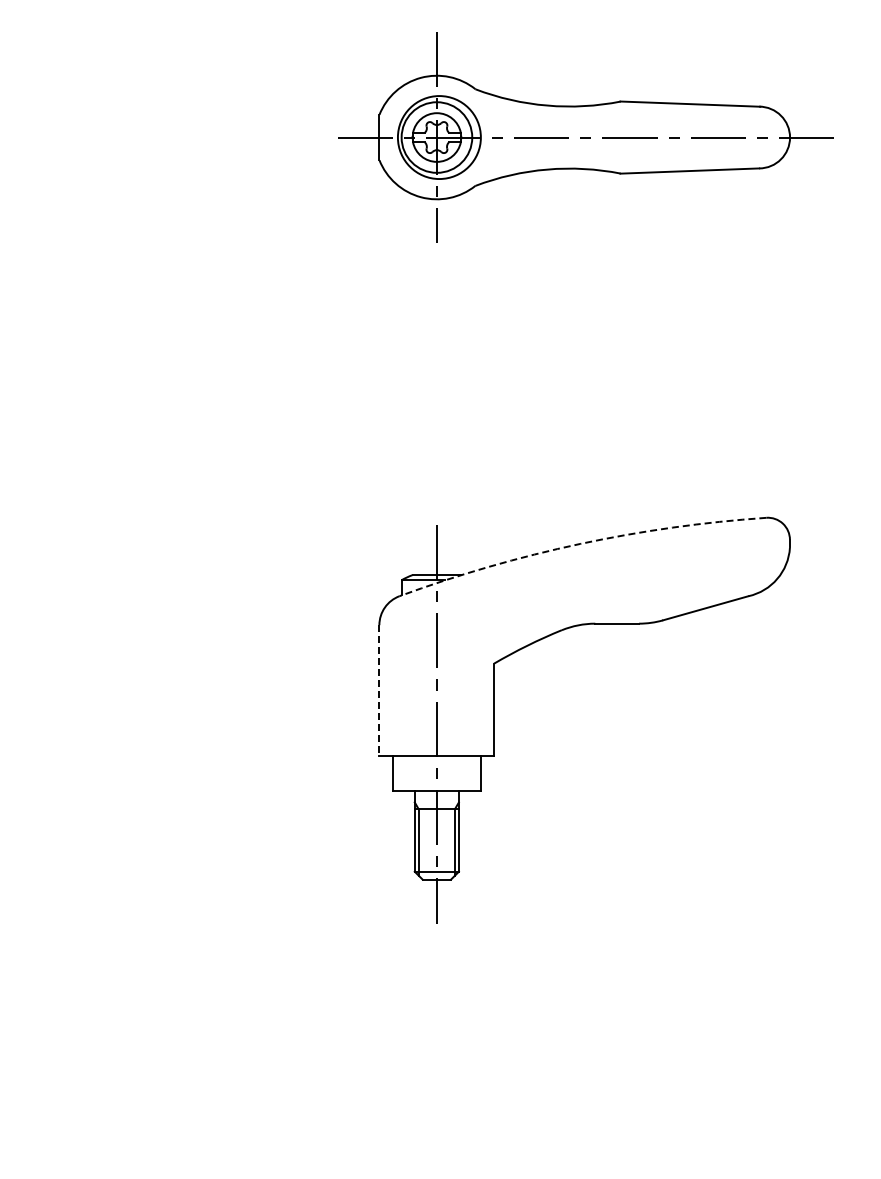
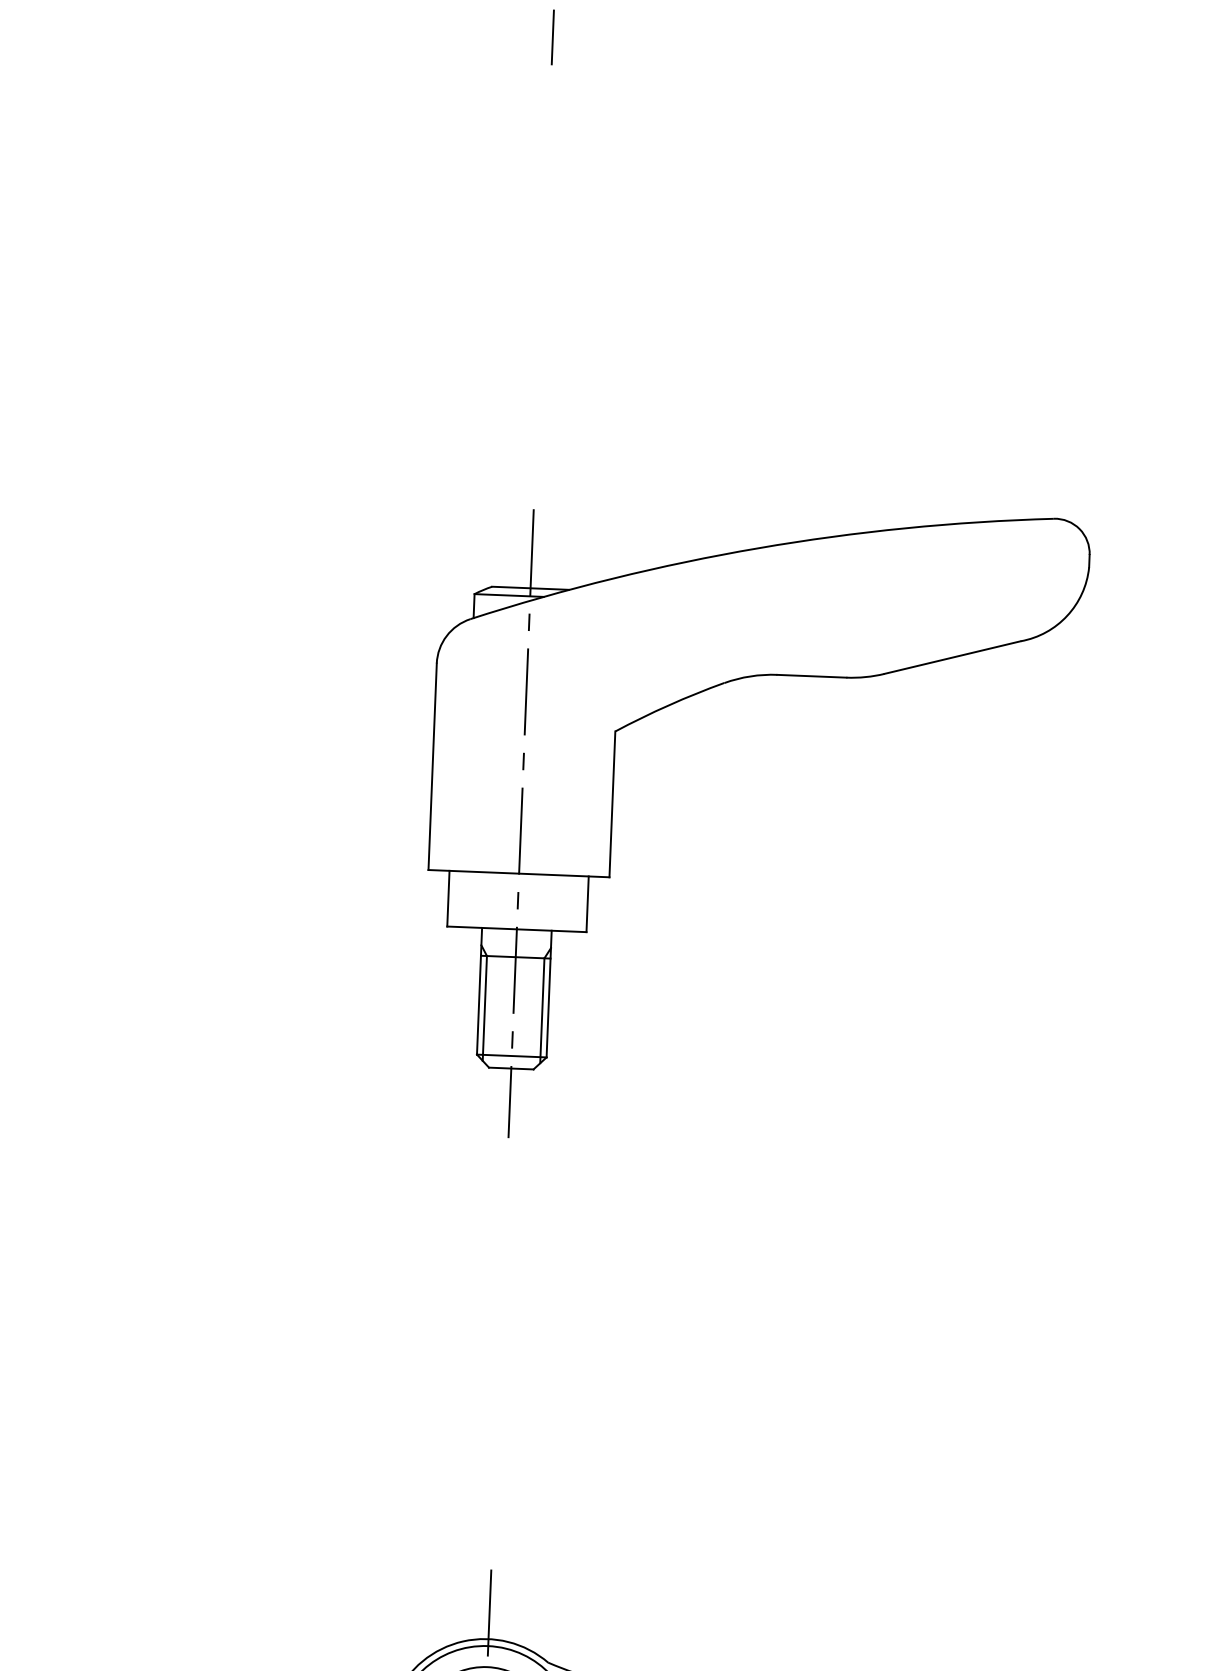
arc: (580, 543) -> (759, 547), dashed -> solid
line: (379, 691) -> (432, 768), dashed -> solid

